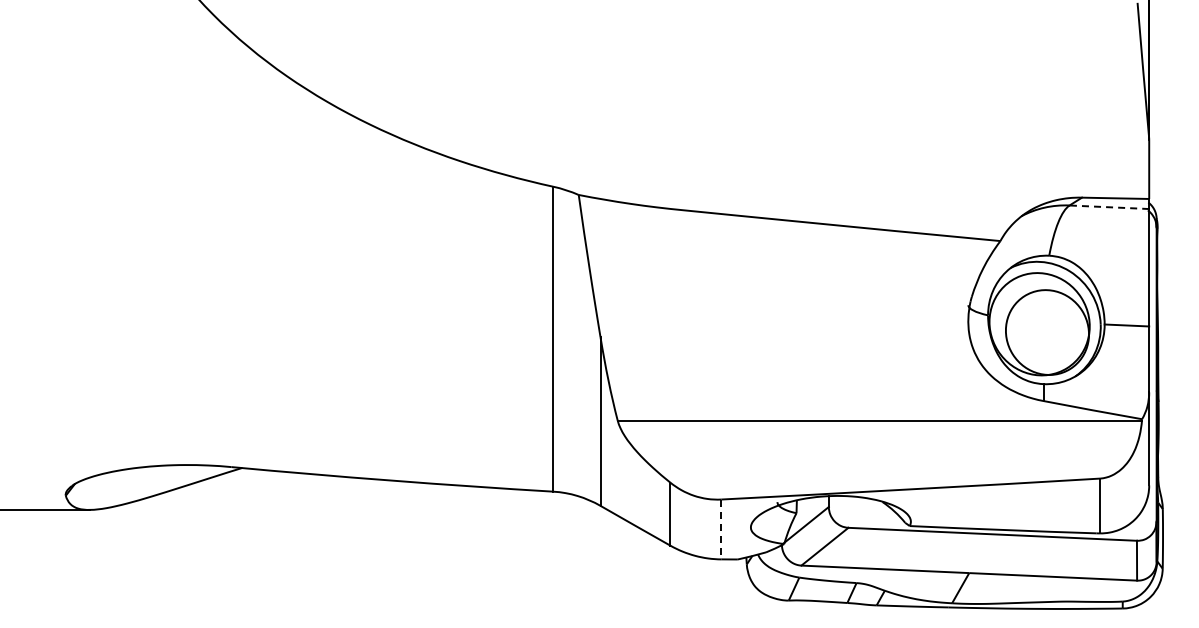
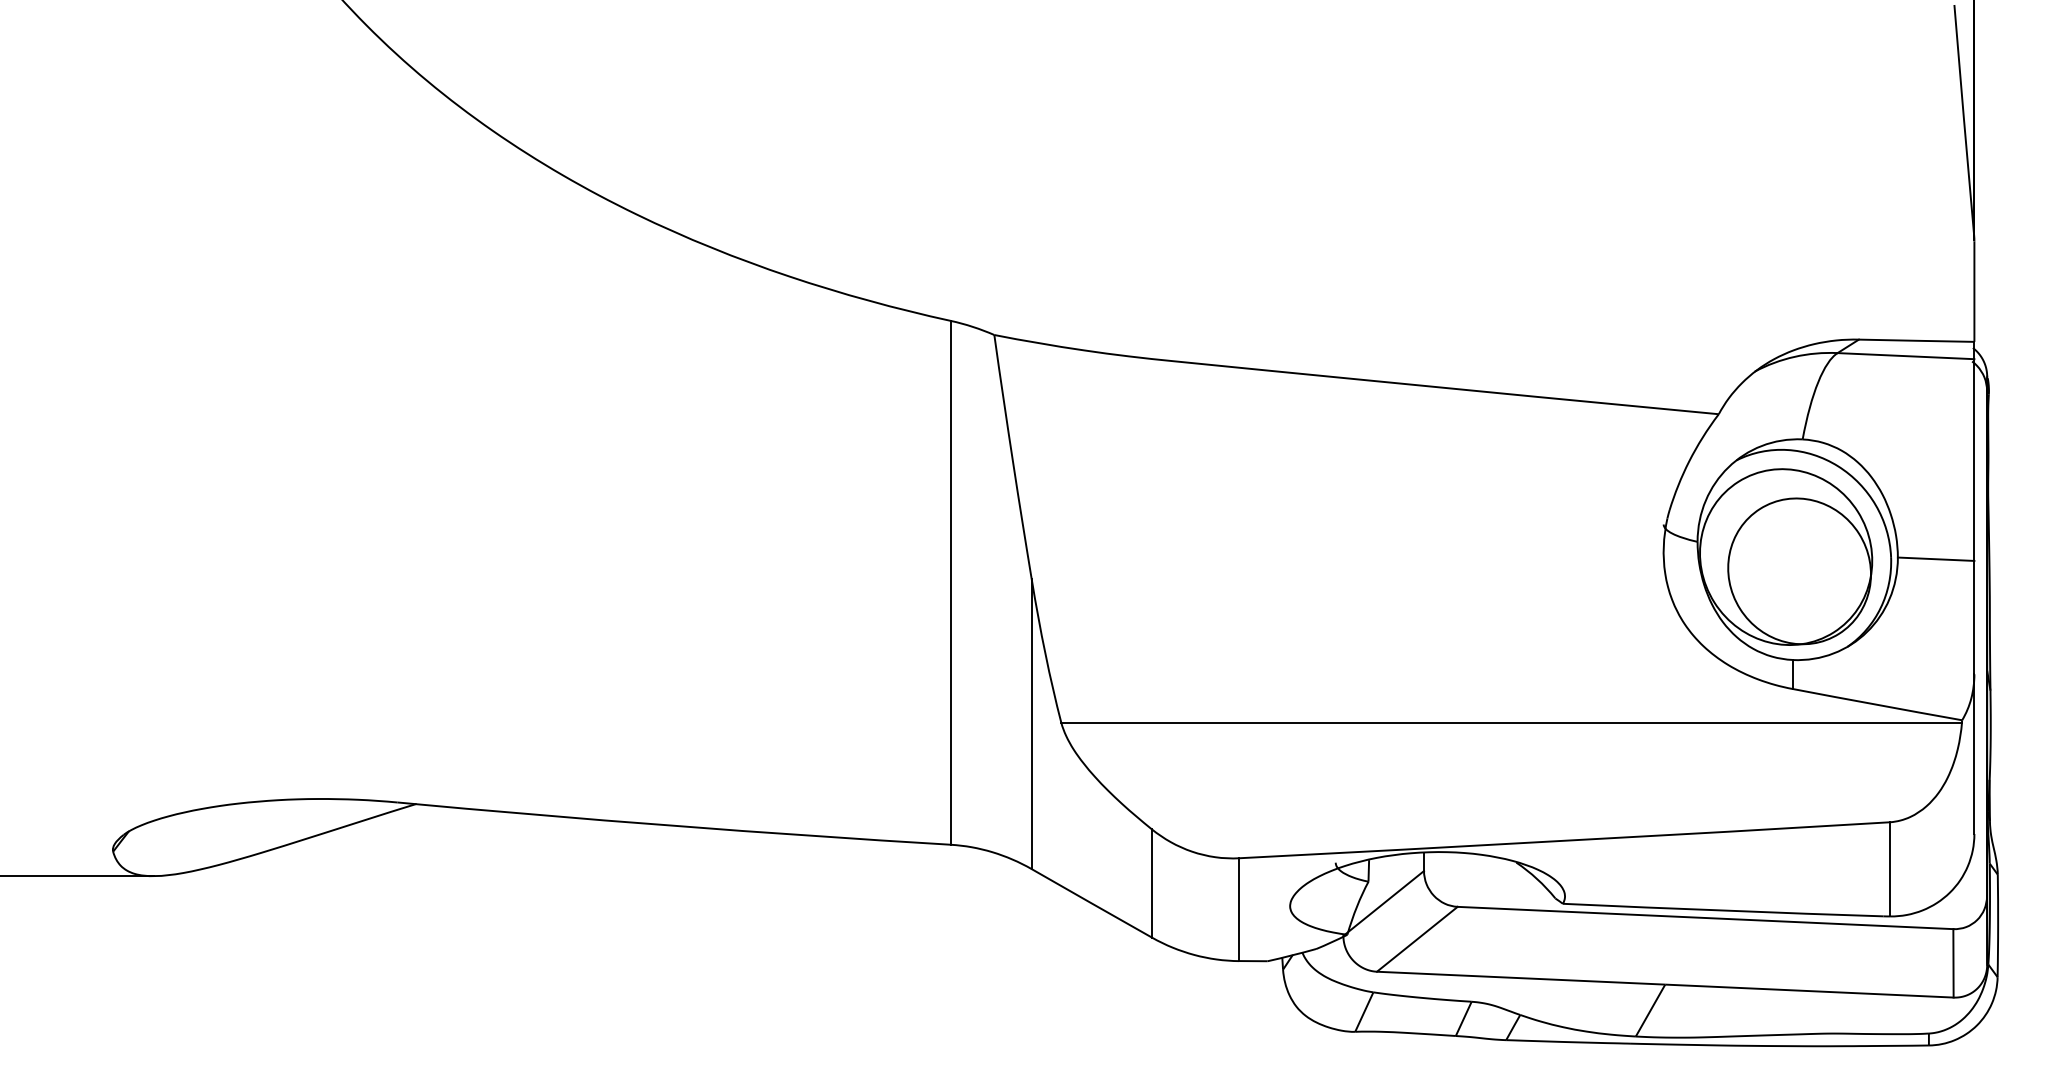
line: (1109, 207) -> (1906, 356), dashed -> solid
line: (721, 529) -> (1239, 909), dashed -> solid

